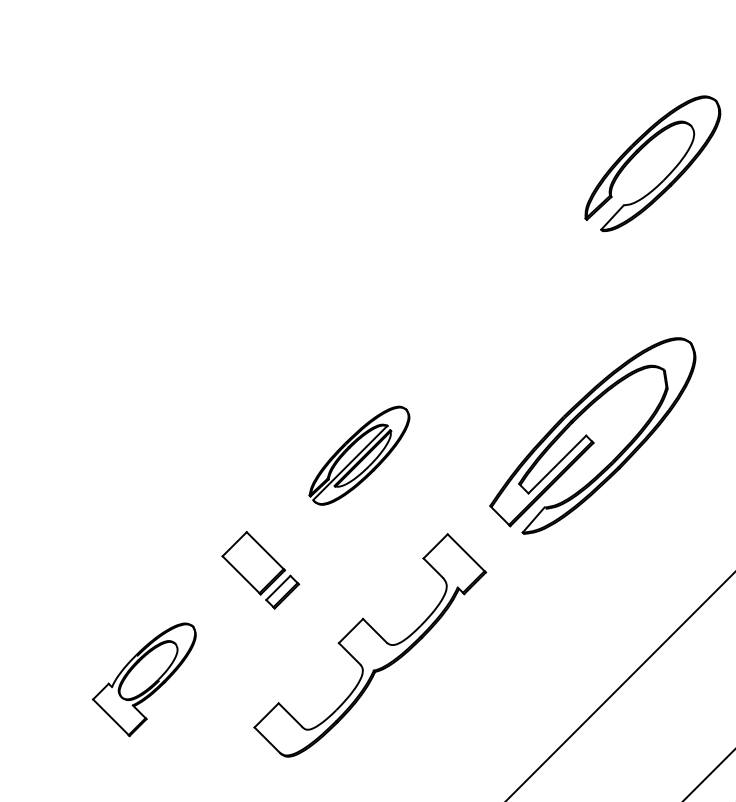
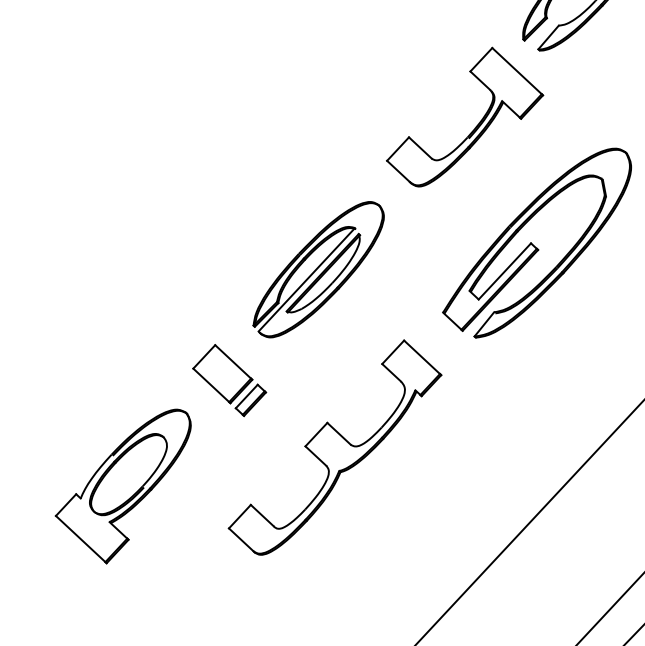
part: (531, 309) -> (475, 126), added
part: (359, 455) -> (318, 269), size x1.43
part: (144, 679) -> (123, 486), size x1.43

